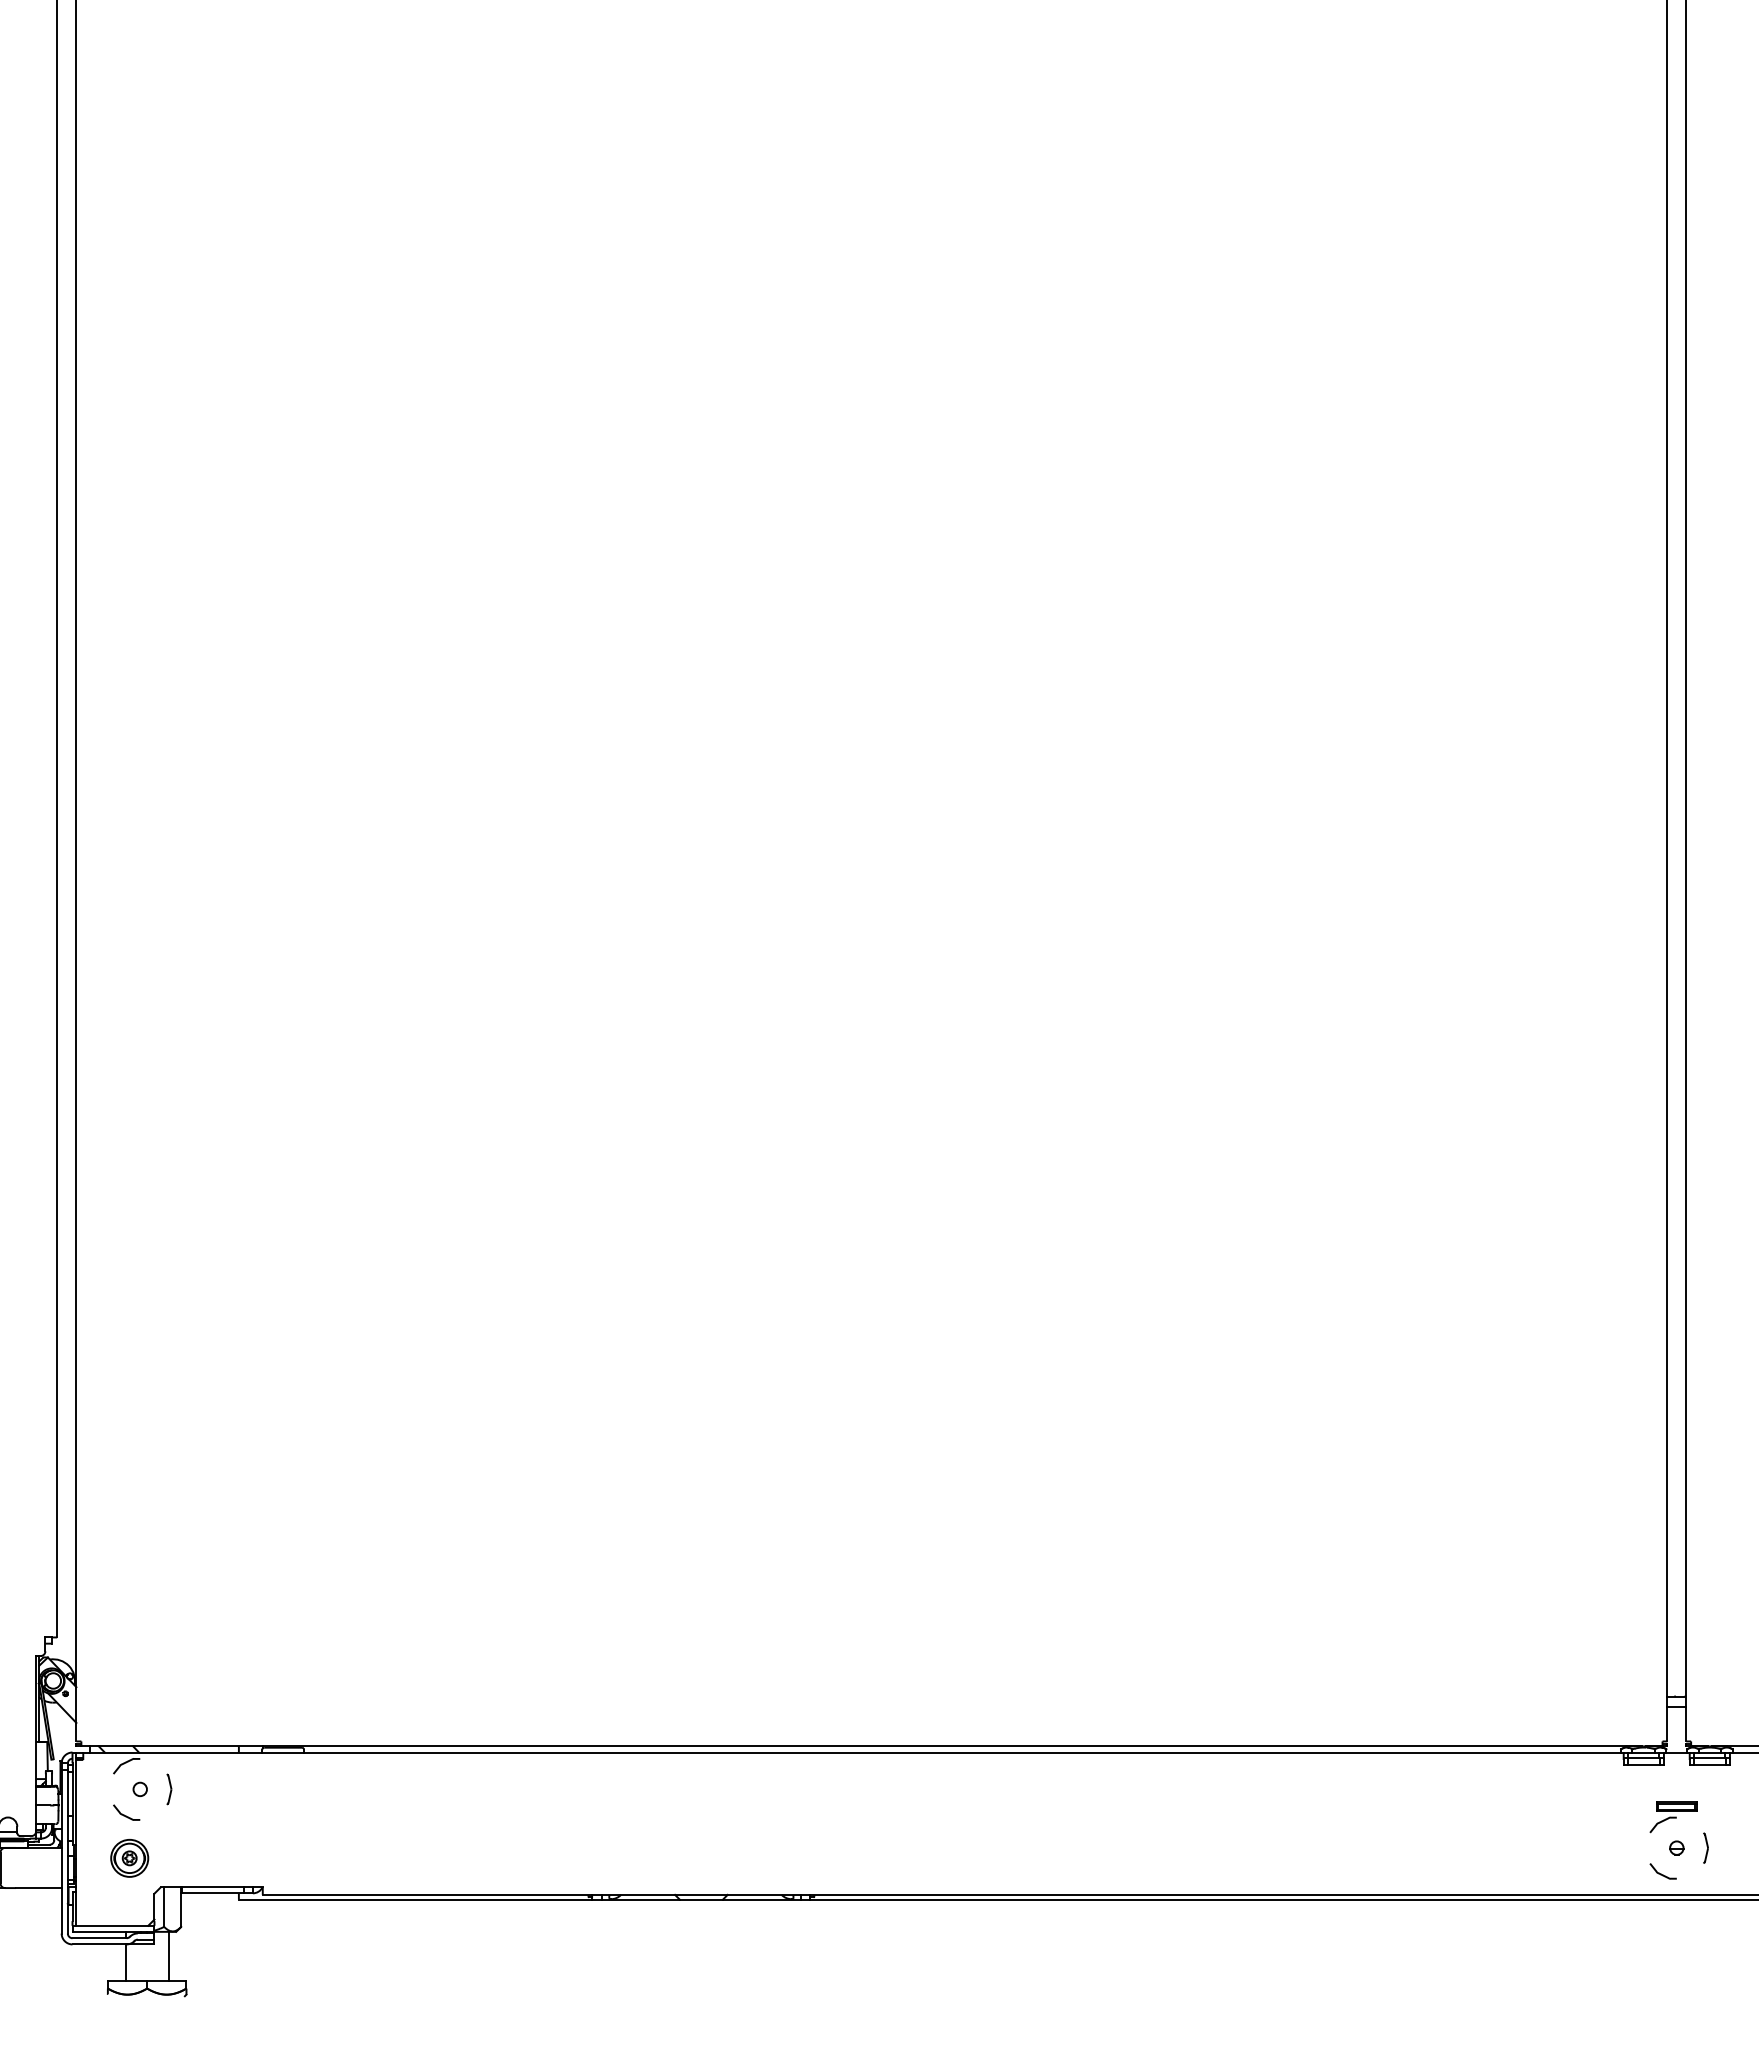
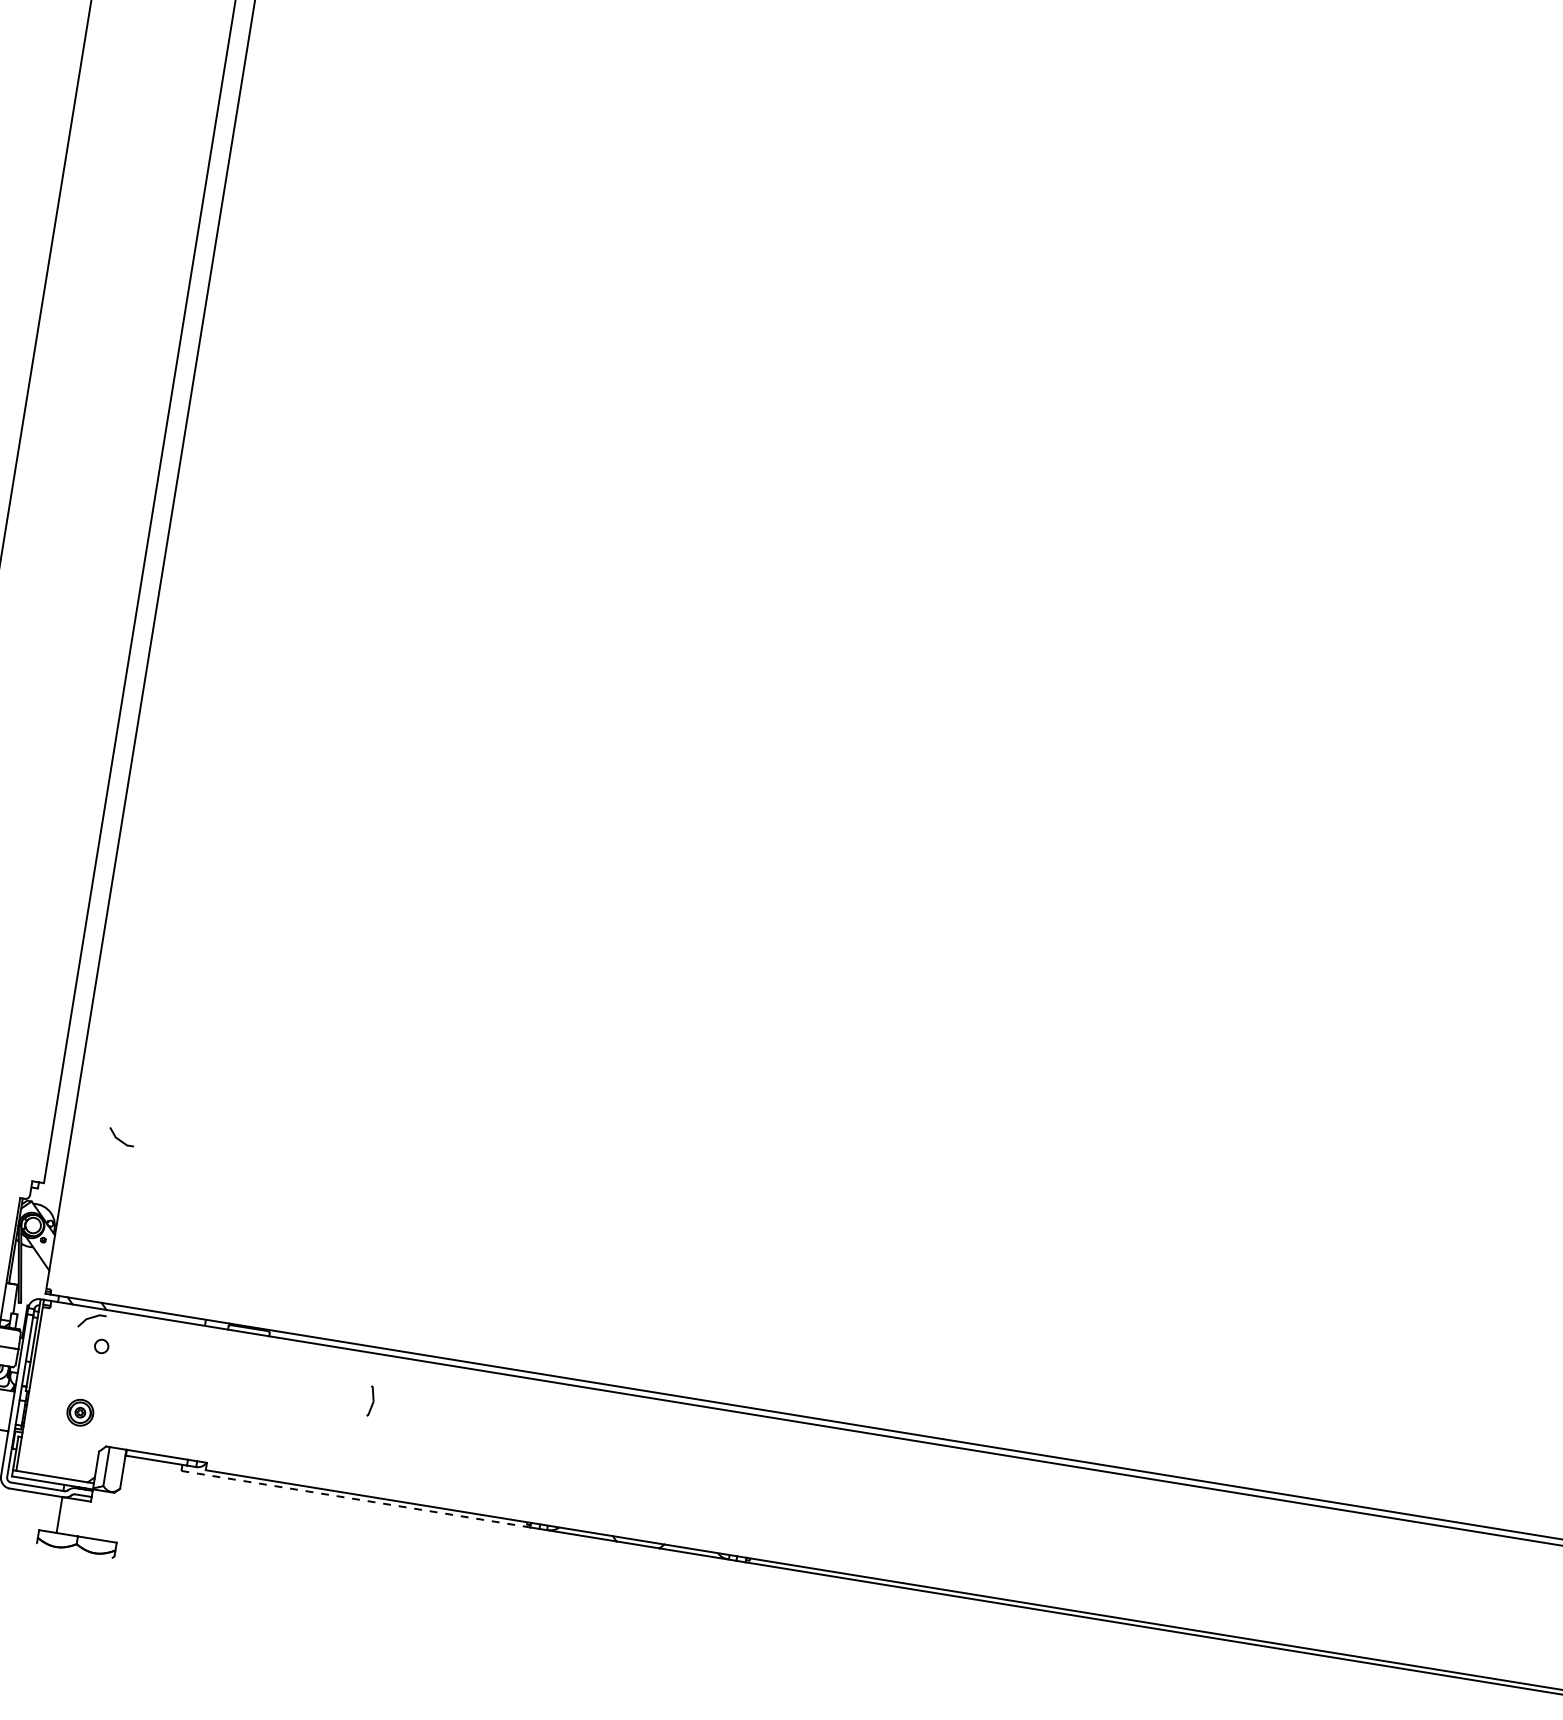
part: (169, 1789) -> (371, 1401), moved
curve: (124, 1814) -> (119, 1138), moved
part: (129, 1857) -> (80, 1411), size x0.7
line: (415, 1899) -> (355, 1499), solid -> dashed
line: (168, 1955) -> (103, 1514), removed

